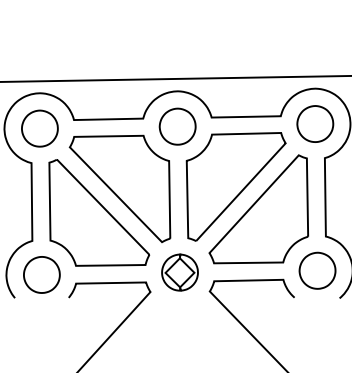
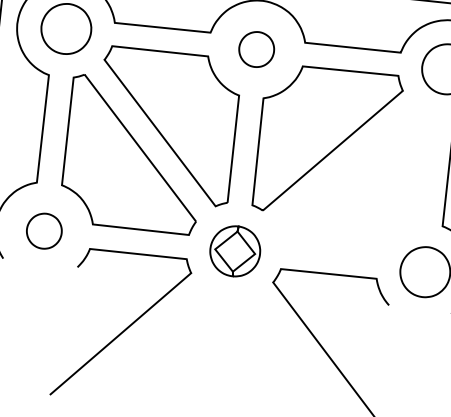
part: (177, 126) -> (256, 49), size x0.7
part: (258, 209) -> (354, 177), removed
part: (41, 274) -> (43, 230), size x0.7

